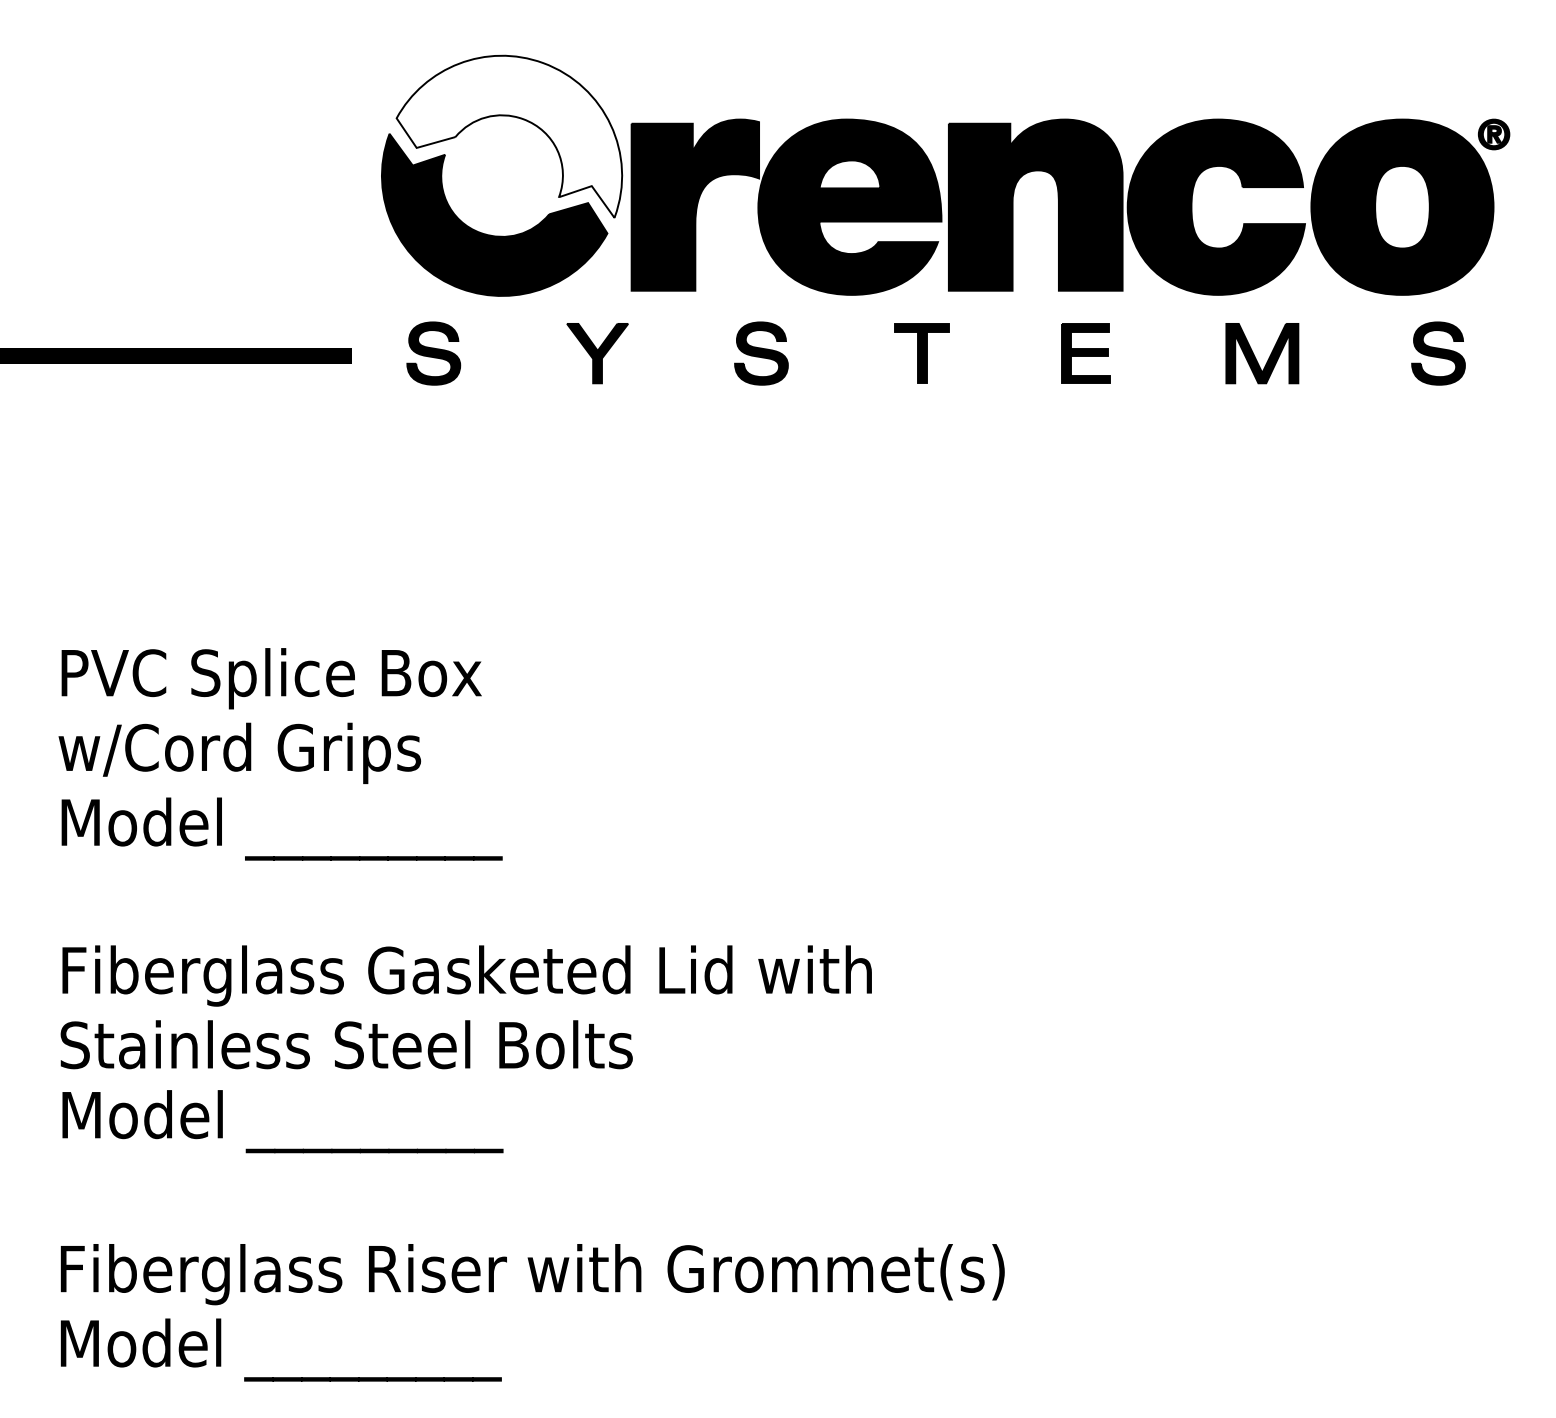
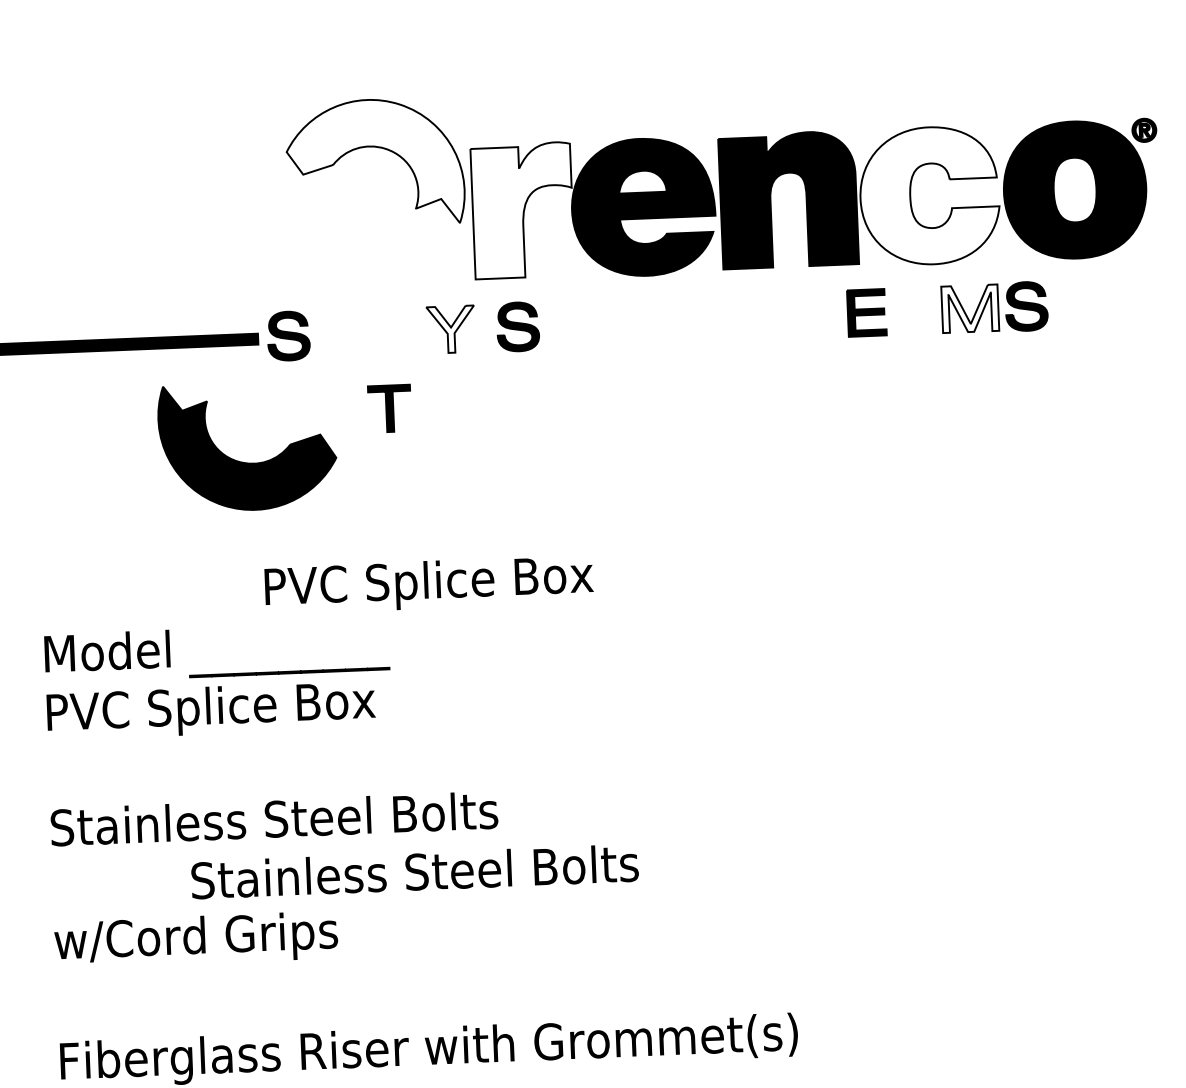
fill: (695, 204) -> (522, 210), removed
fill: (1216, 206) -> (929, 195), removed
part: (490, 234) -> (245, 462), moved
part: (433, 353) -> (288, 336), moved
fill: (597, 353) -> (450, 329), removed
part: (761, 353) -> (518, 326), moved
part: (921, 353) -> (389, 408), moved
part: (1085, 353) -> (866, 312), moved
fill: (1262, 353) -> (970, 308), removed
part: (1438, 353) -> (1026, 306), moved
text: (271, 678) -> (429, 584), moved
text: (280, 753) -> (215, 651), w/Cord Grips -> Model _________
text: (284, 828) -> (221, 710), Model _________ -> PVC Splice Box
text: (465, 975) -> (367, 819), Fiberglass Gasketed Lid with -> Stainless Steel Bolts
text: (346, 1044) -> (414, 871), moved
text: (281, 1121) -> (228, 939), Model _________ -> w/Cord Grips

